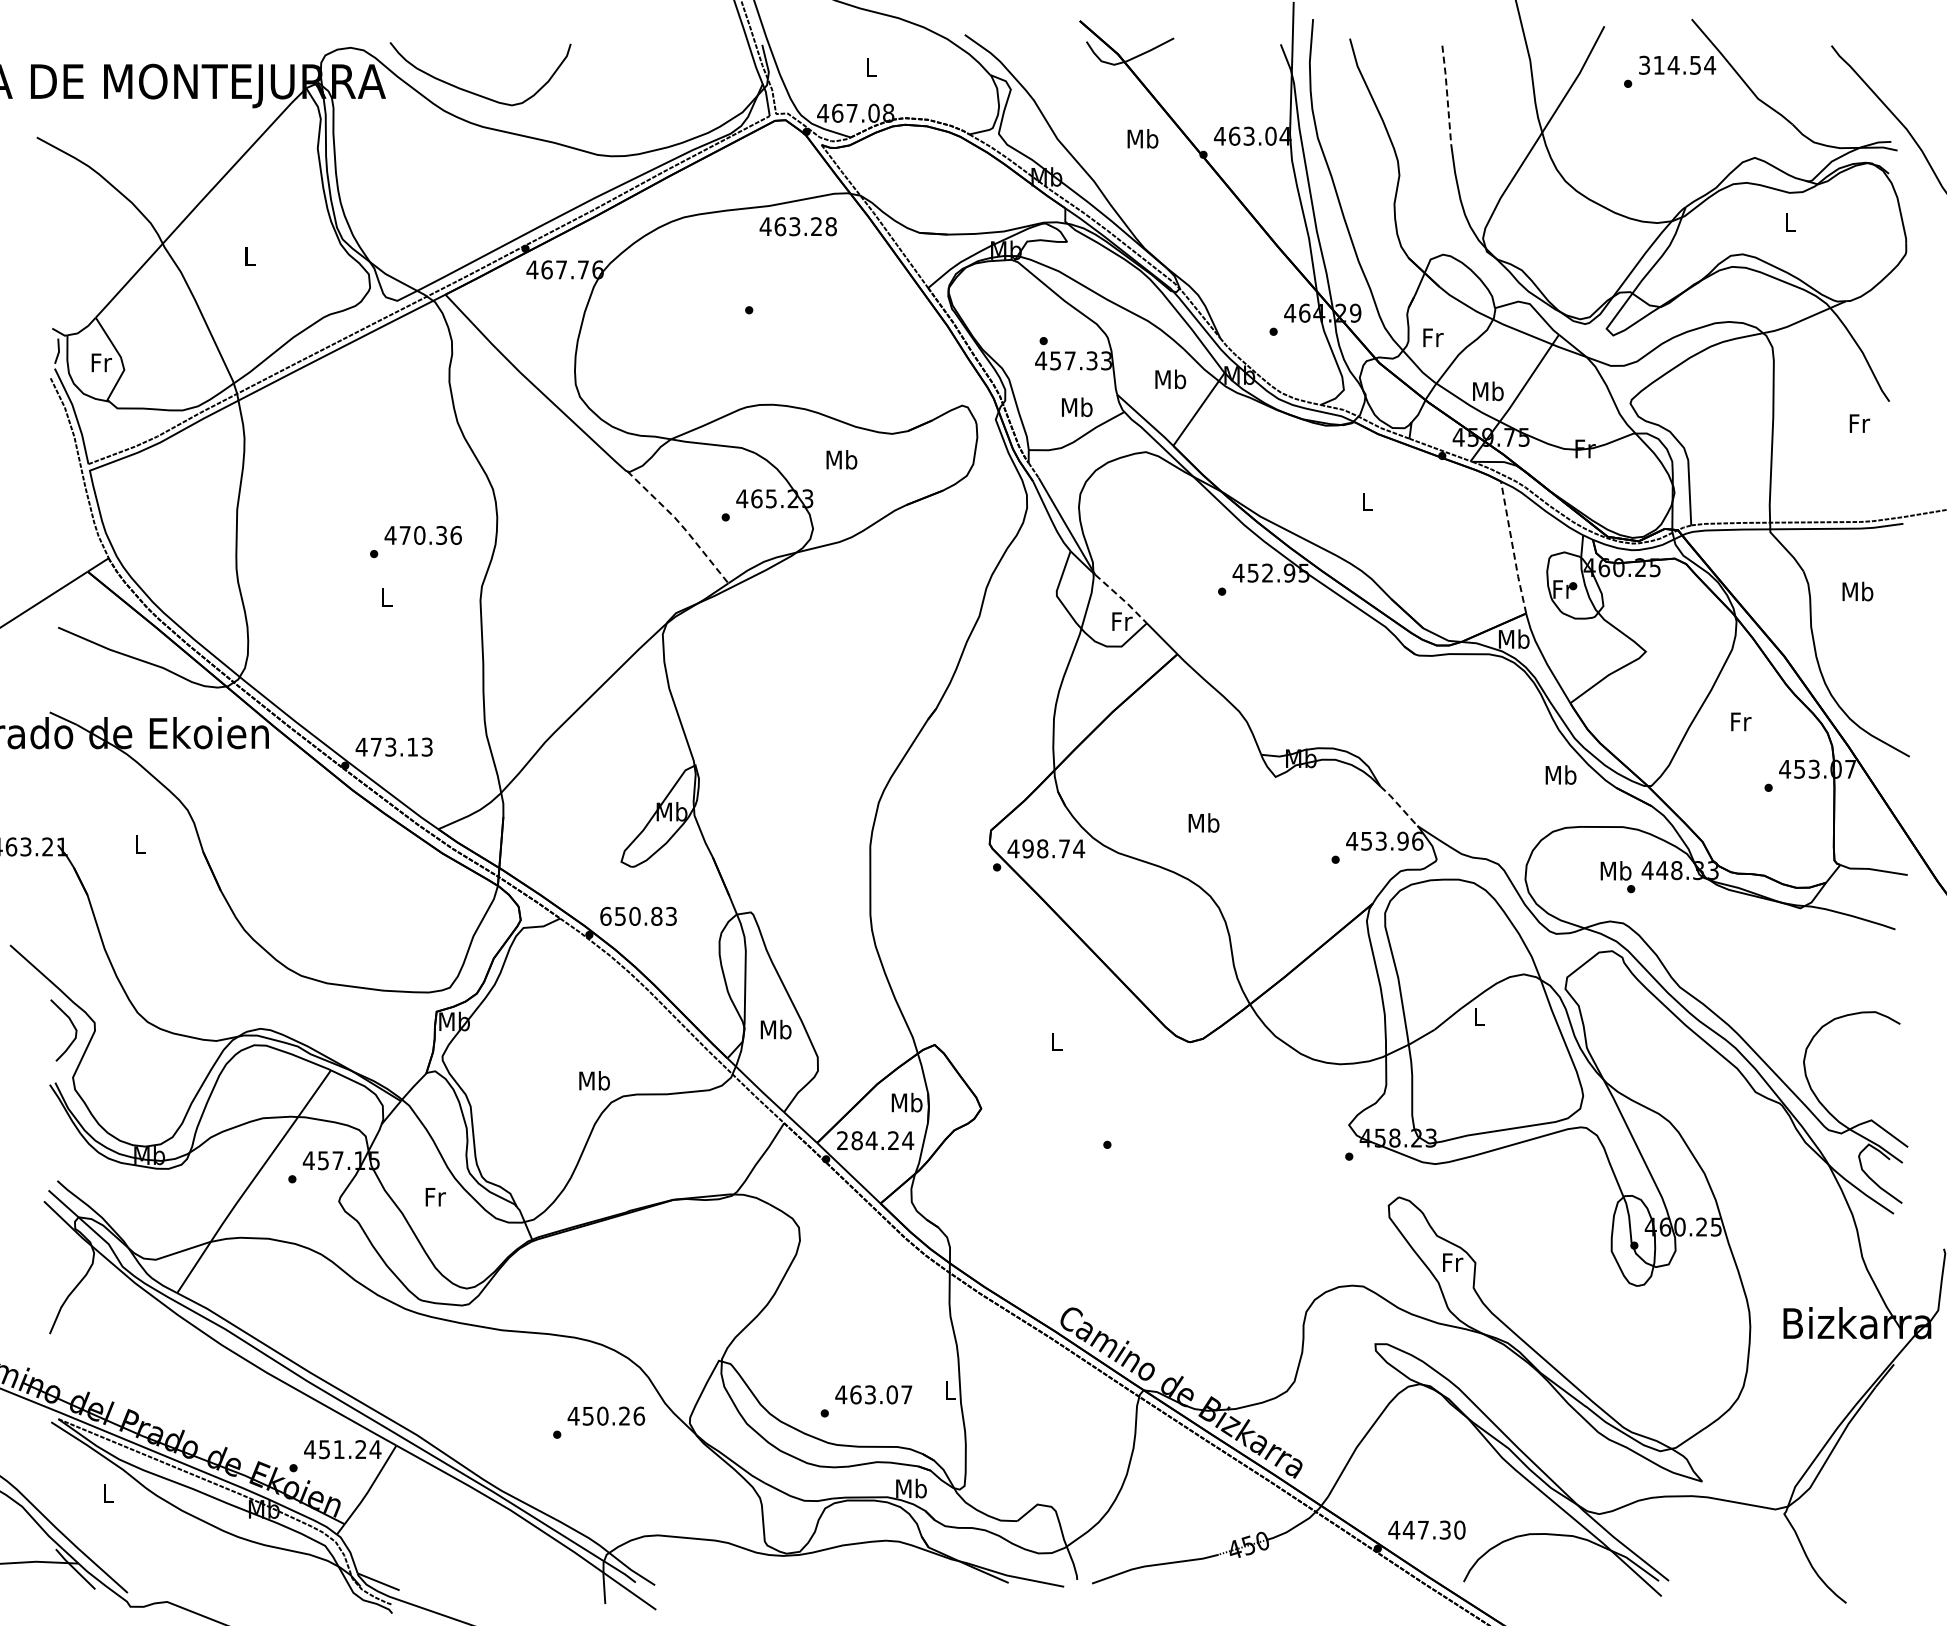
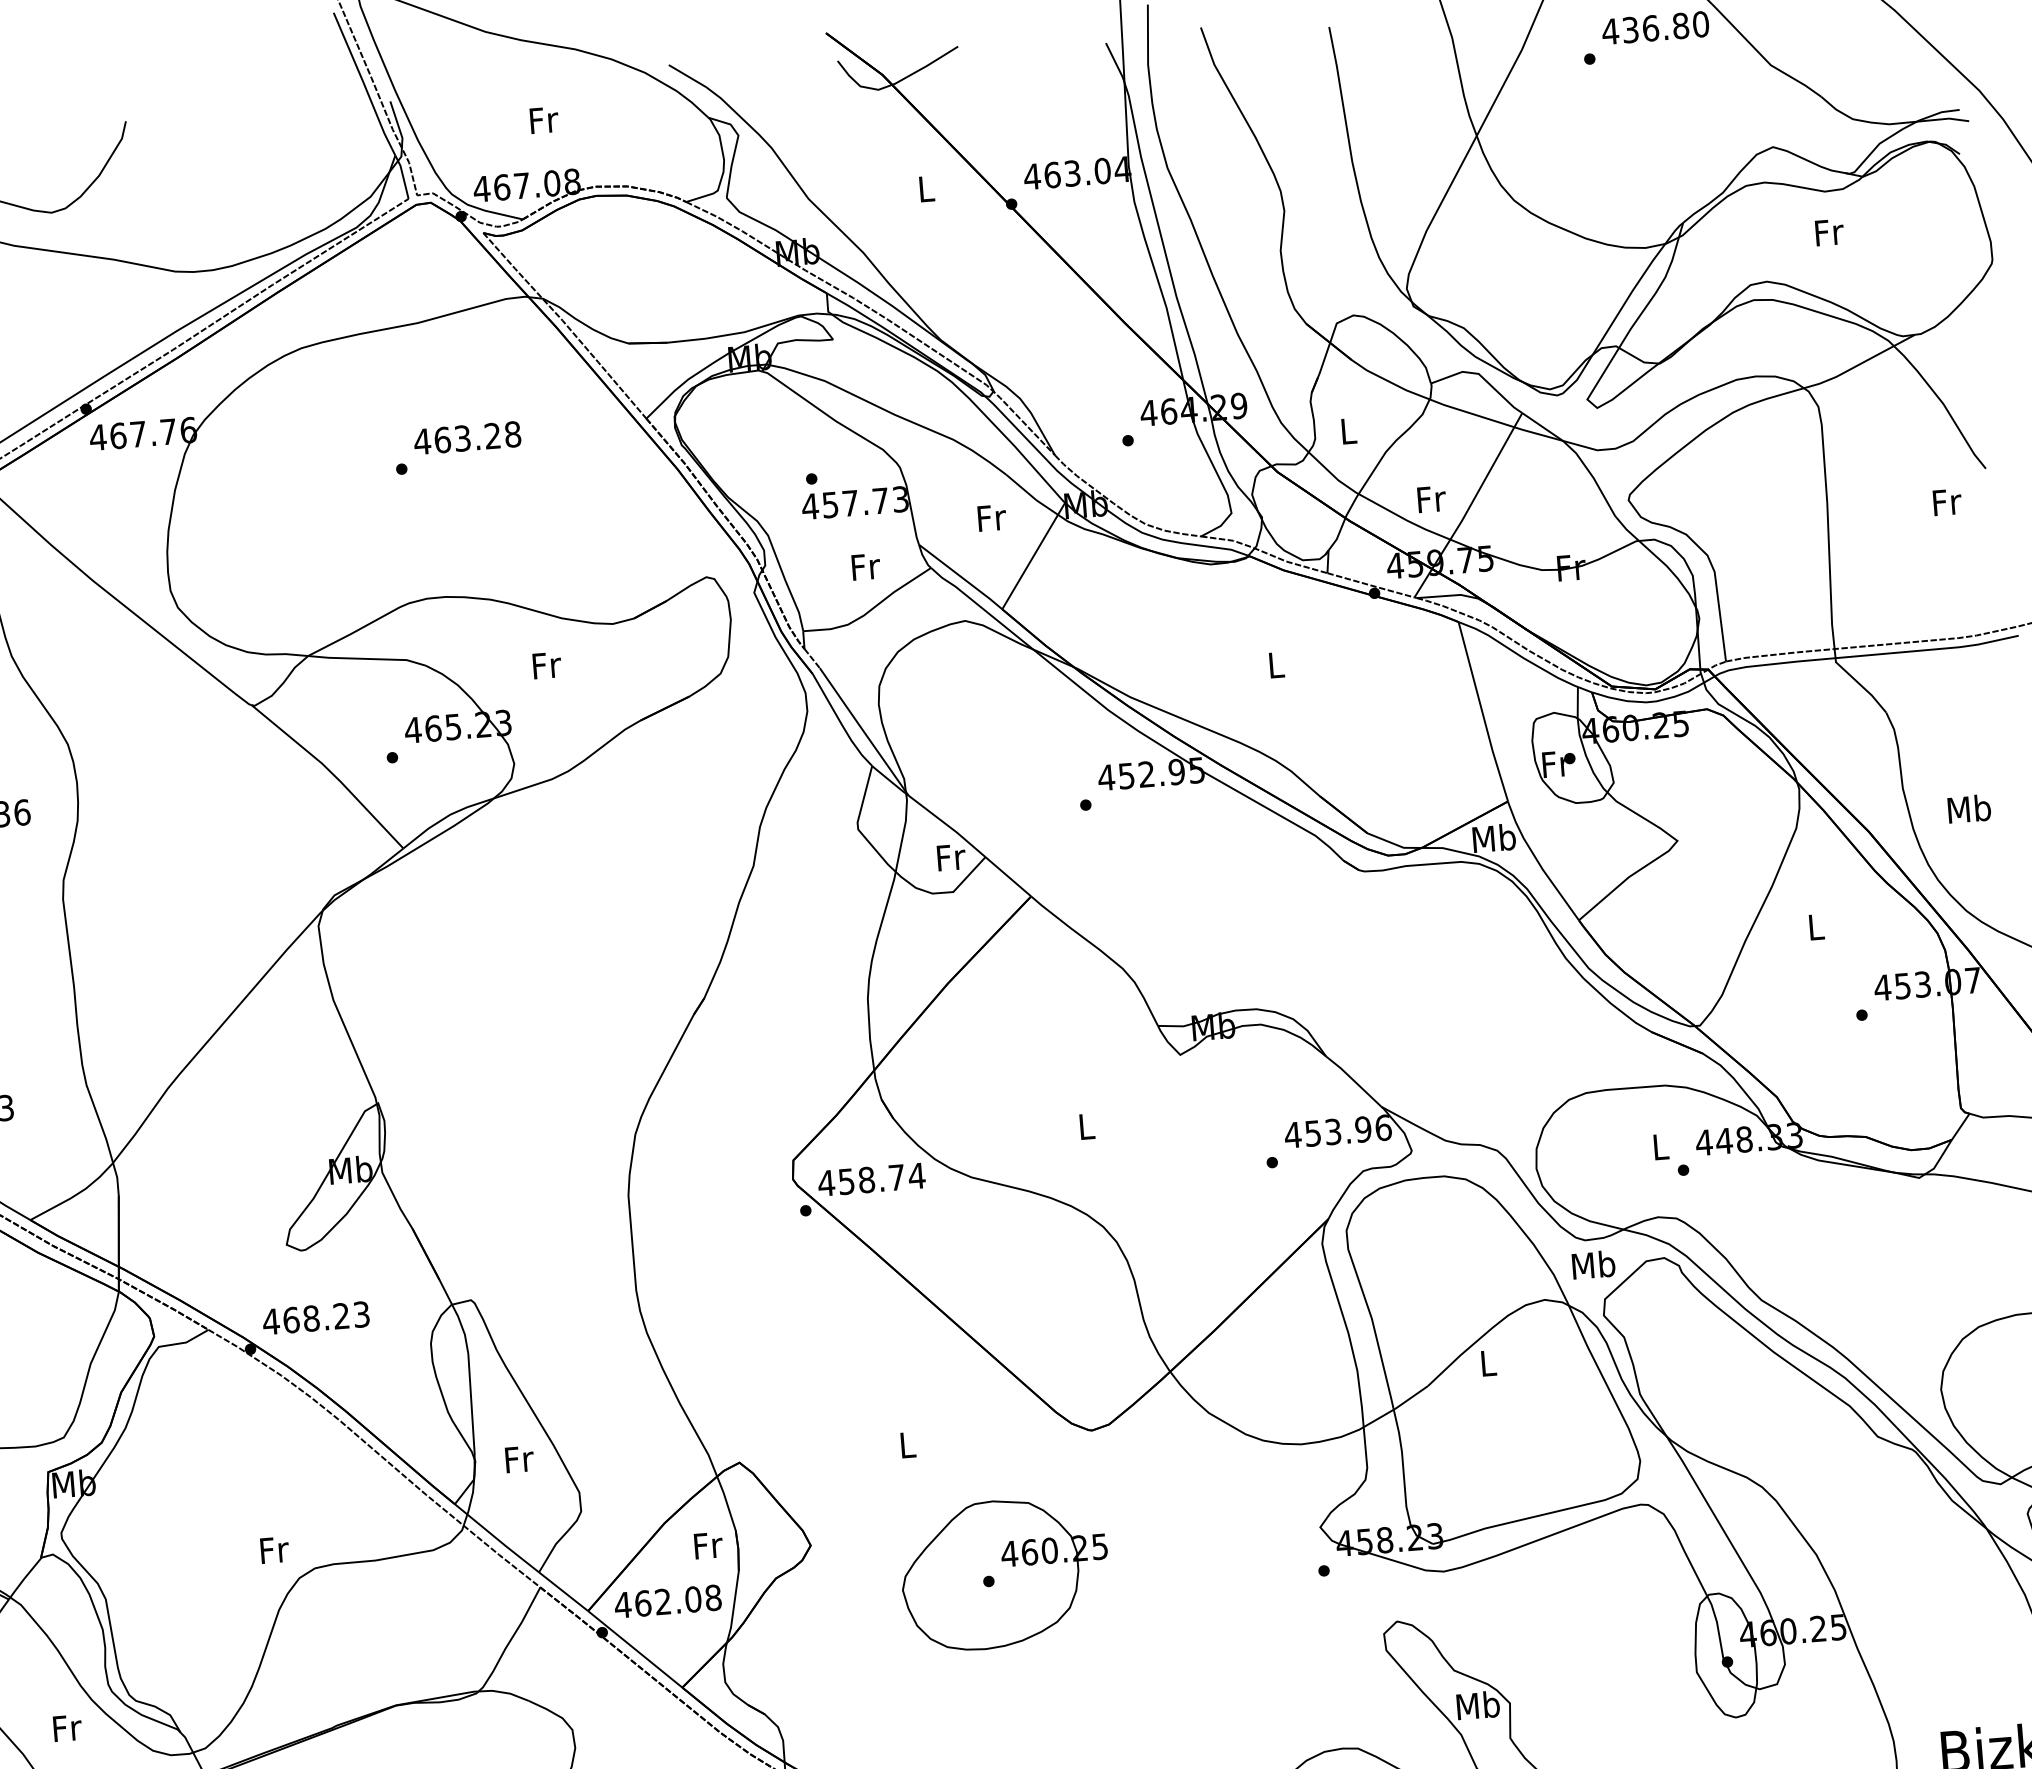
text: (1677, 64) -> (1655, 26), 314.54 -> 436.80
text: (872, 67) -> (545, 120), L -> Fr
line: (1447, 94) -> (1341, 93), dashed -> solid
text: (1142, 138) -> (925, 188), Mb -> L
text: (1790, 222) -> (1829, 232), L -> Fr
text: (797, 226) -> (466, 437), moved
text: (1433, 337) -> (1349, 430), Fr -> L
text: (1091, 360) -> (879, 500), 457.33 -> 457.73
text: (1170, 379) -> (991, 517), Mb -> Fr
text: (1488, 391) -> (1431, 499), Mb -> Fr
text: (1076, 407) -> (864, 567), Mb -> Fr
text: (841, 459) -> (545, 664), Mb -> Fr
line: (681, 525) -> (332, 773), dashed -> solid
line: (1513, 548) -> (1483, 713), dashed -> solid
text: (1857, 591) -> (1968, 808), moved
line: (1122, 599) -> (949, 826), dashed -> solid
text: (1741, 721) -> (1817, 926), Fr -> L
text: (1560, 774) -> (1592, 1264), moved
line: (1399, 805) -> (1354, 1080), dashed -> solid
text: (1203, 822) -> (1085, 1125), Mb -> L
text: (1027, 848) -> (845, 1181), 498.74 -> 458.74
text: (1615, 870) -> (1659, 1146), Mb -> L
text: (630, 915) -> (305, 1317), 650.83 -> 468.23
text: (775, 1029) -> (517, 1459), Mb -> Fr
text: (594, 1080) -> (273, 1549), Mb -> Fr
text: (906, 1102) -> (706, 1545), Mb -> Fr
text: (875, 1140) -> (668, 1601), 284.24 -> 462.08
part: (1119, 1140) -> (1005, 1574), added
text: (1452, 1262) -> (1478, 1705), Fr -> Mb

